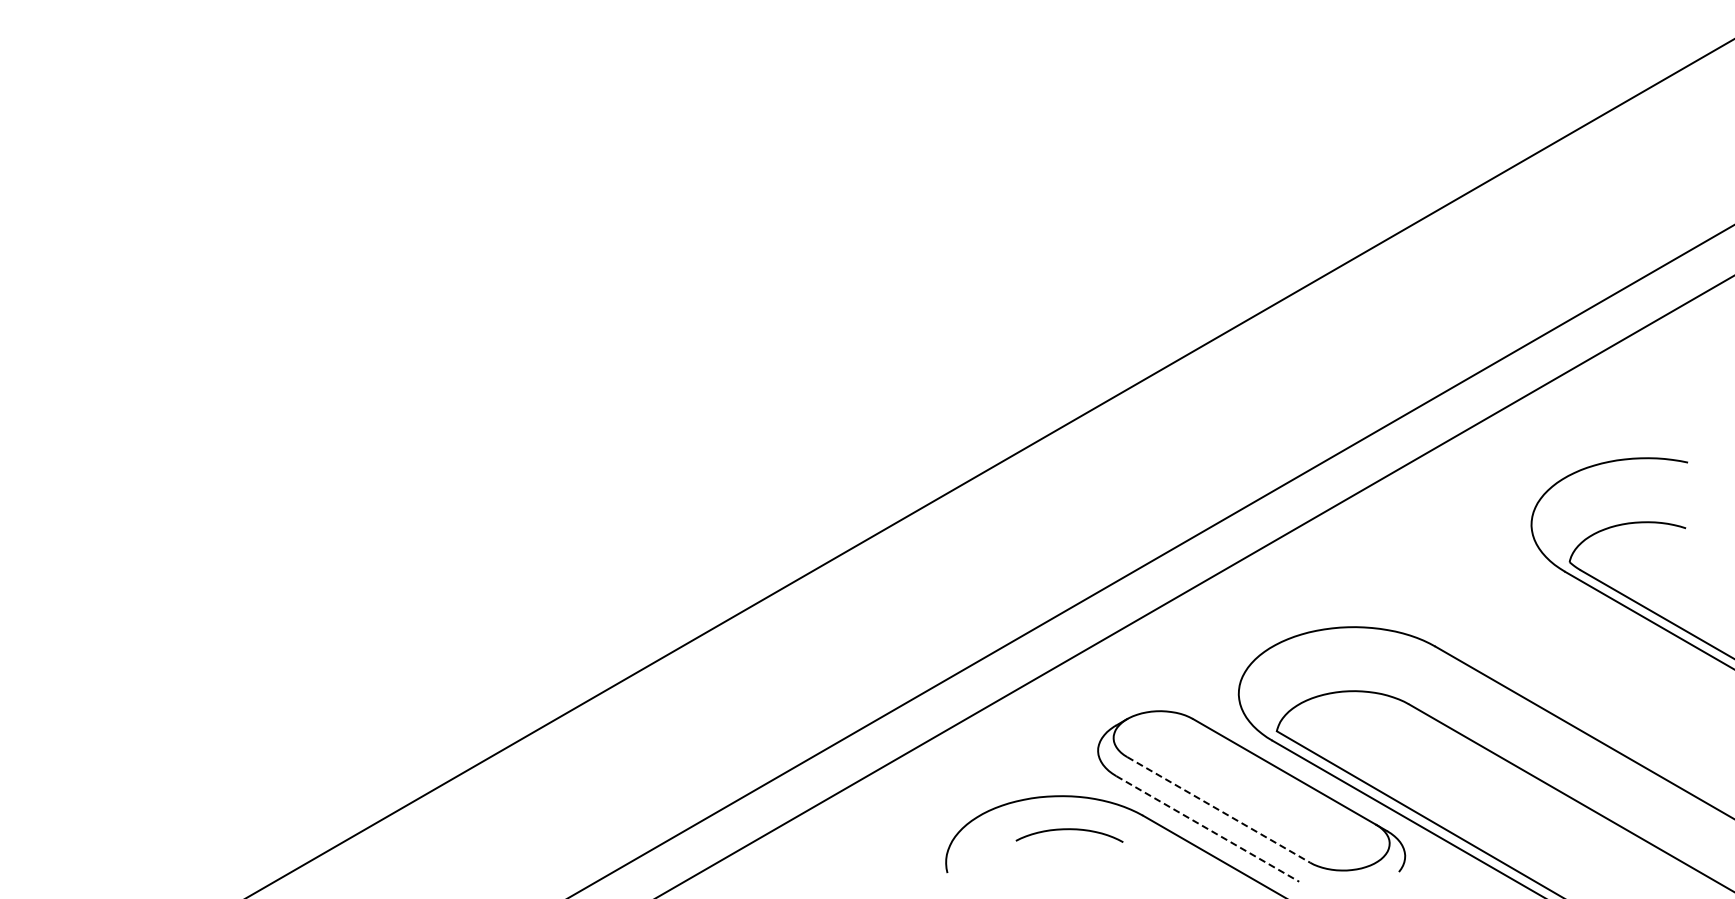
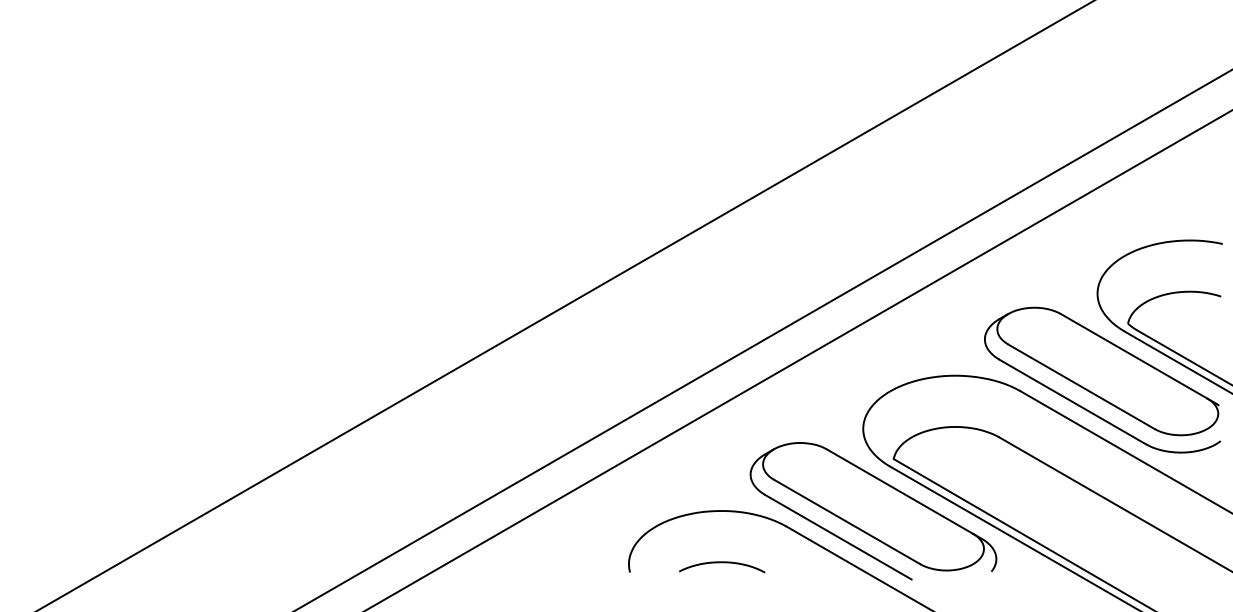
part: (1537, 632) -> (1102, 379), added
line: (1218, 809) -> (846, 521), dashed -> solid
line: (1207, 828) -> (838, 536), dashed -> solid
curve: (1069, 830) -> (722, 563), moved

